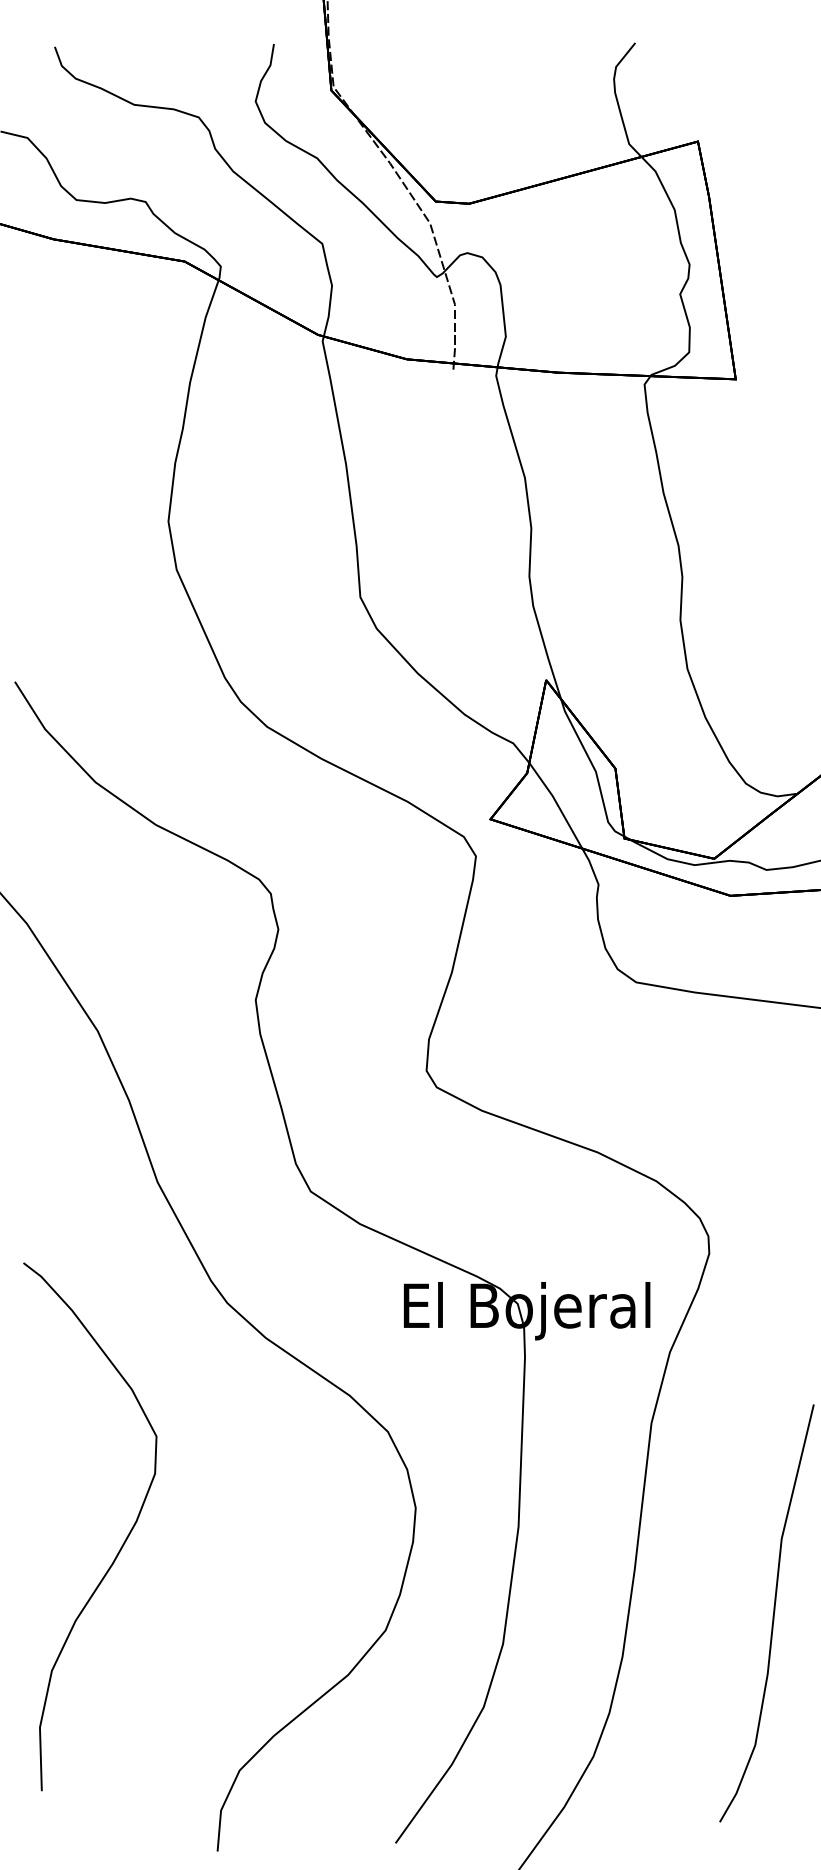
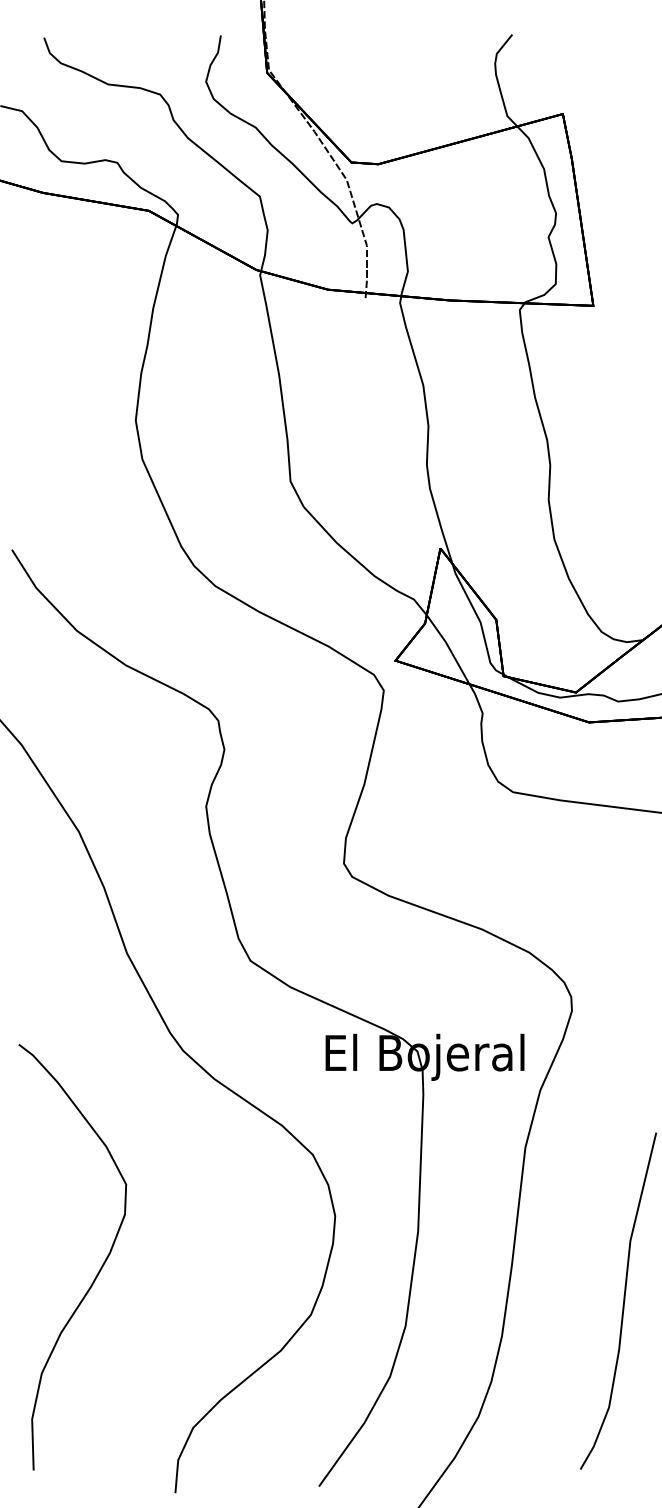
curve: (119, 1548) -> (96, 1274), moved

